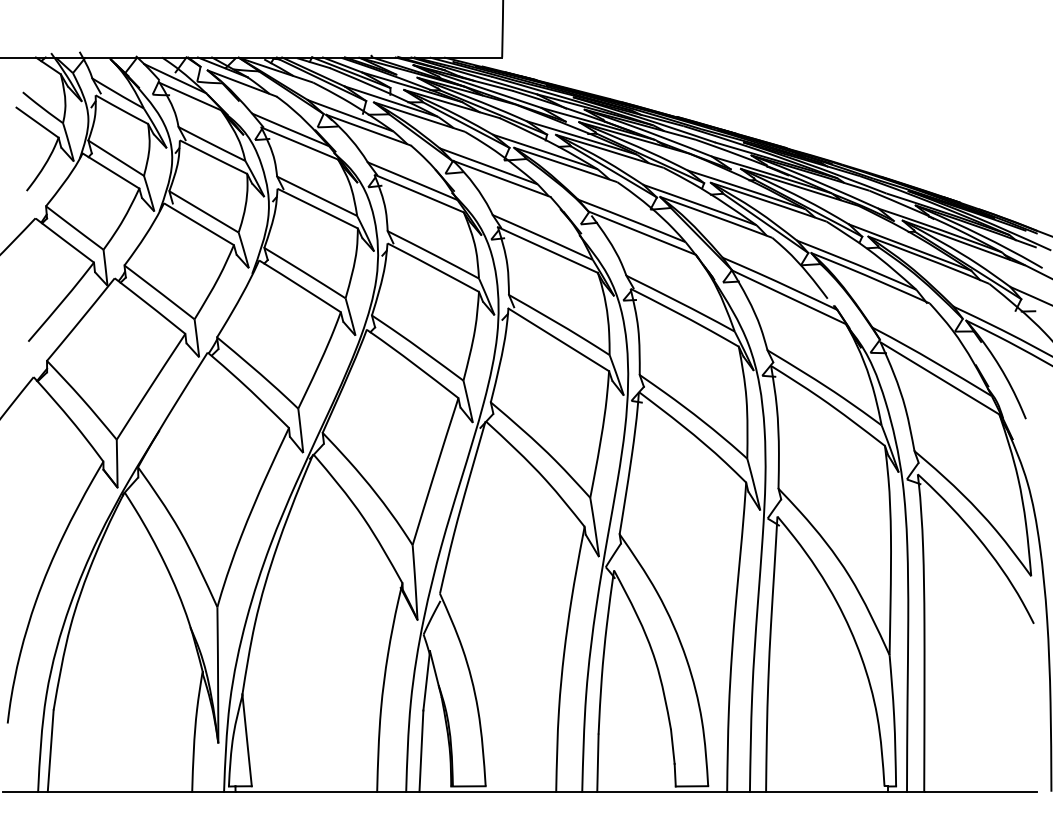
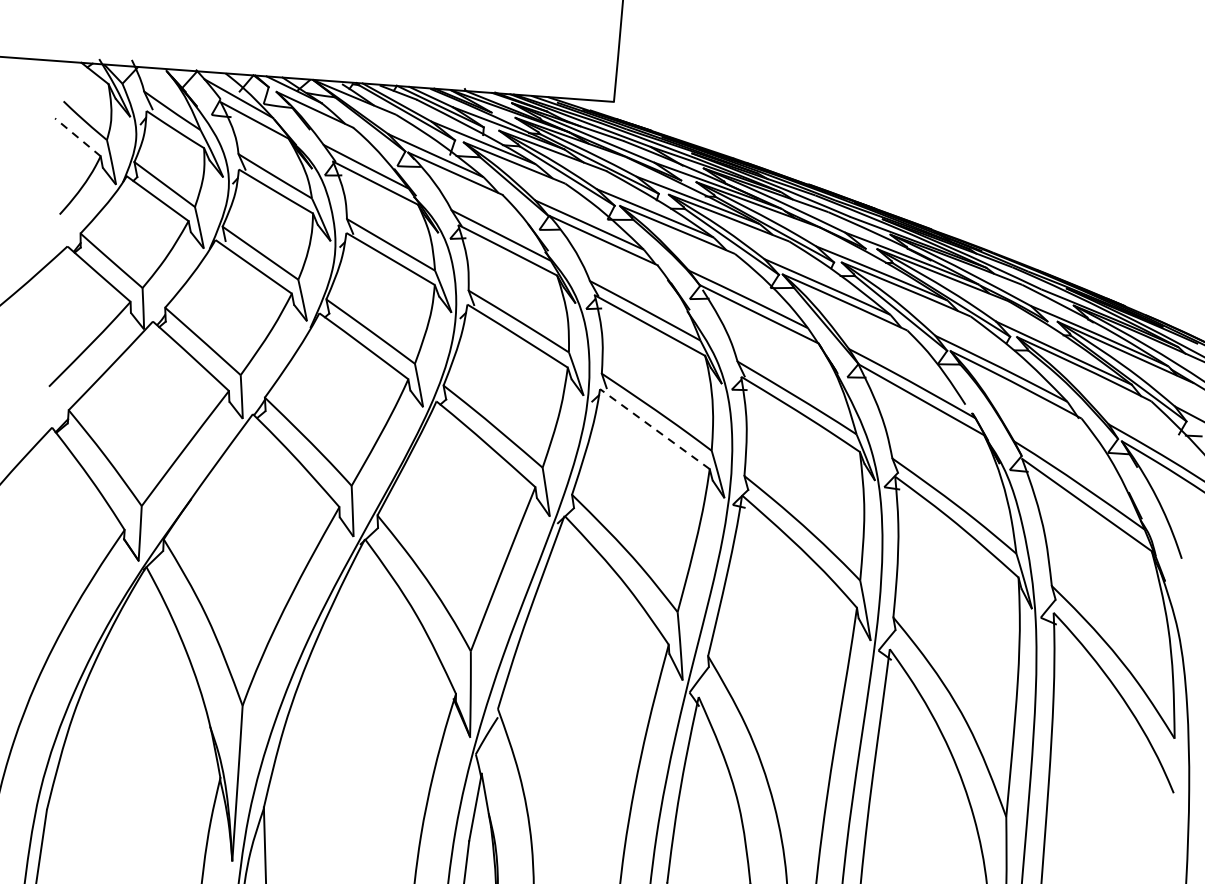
line: (37, 122) -> (77, 137), solid -> dashed
line: (558, 339) -> (654, 428), solid -> dashed

